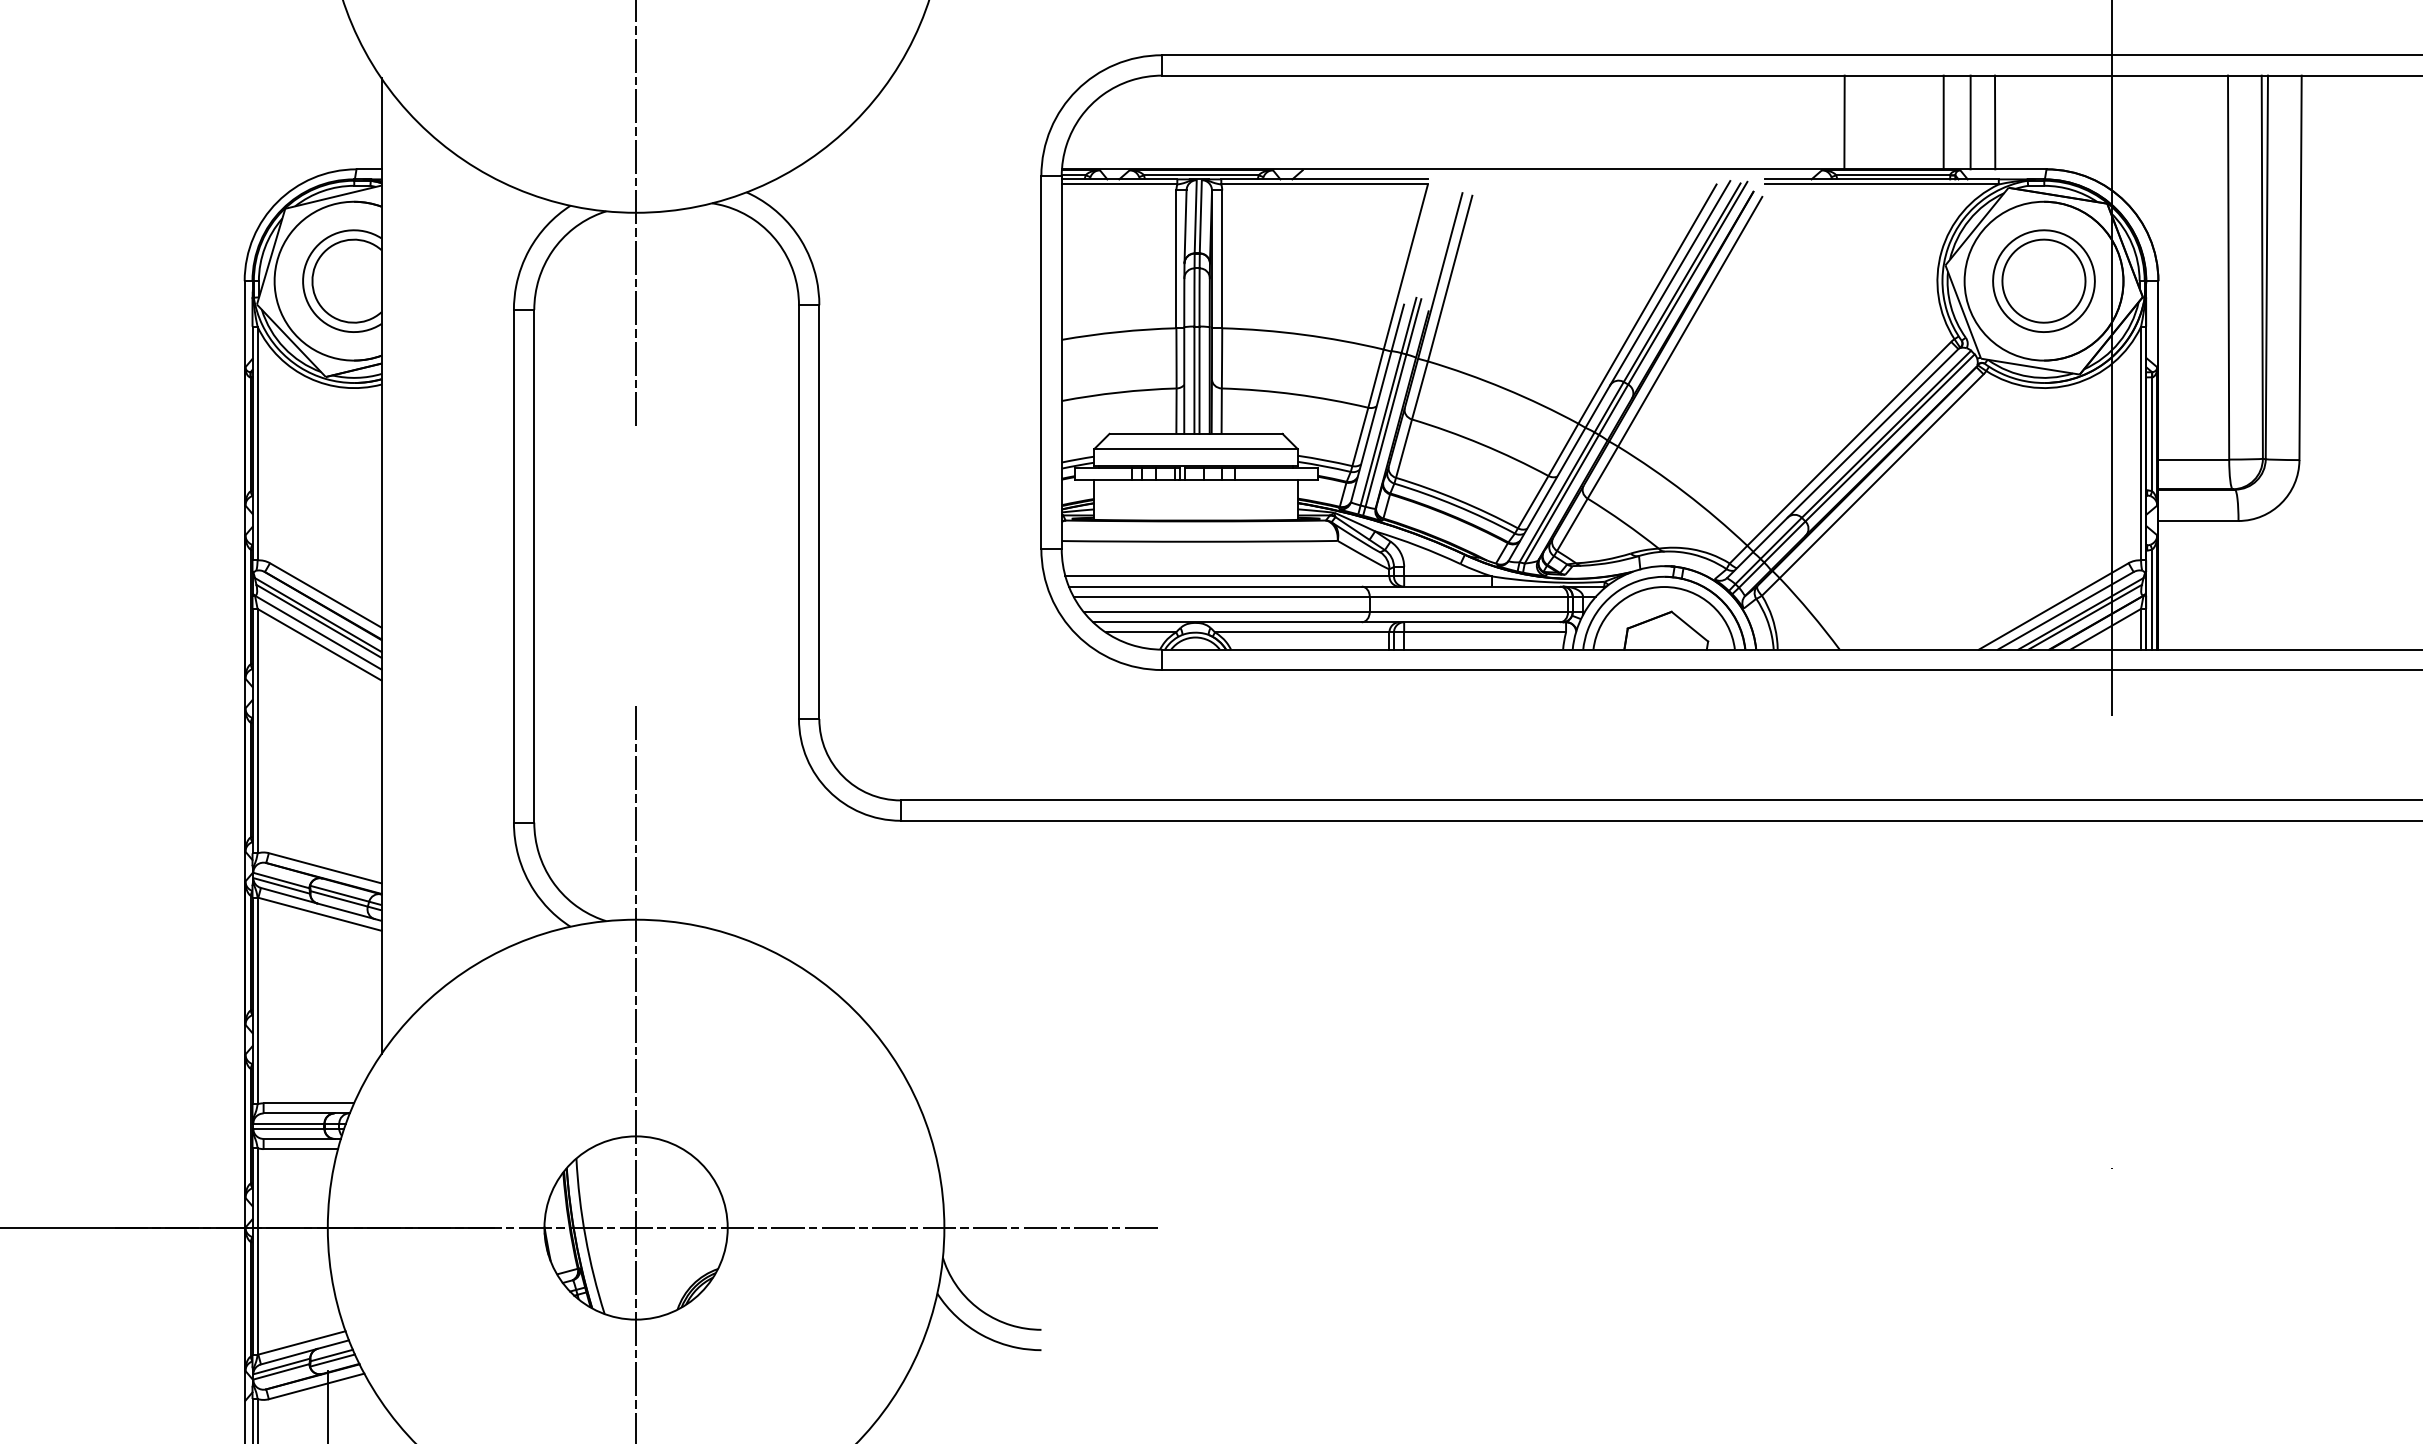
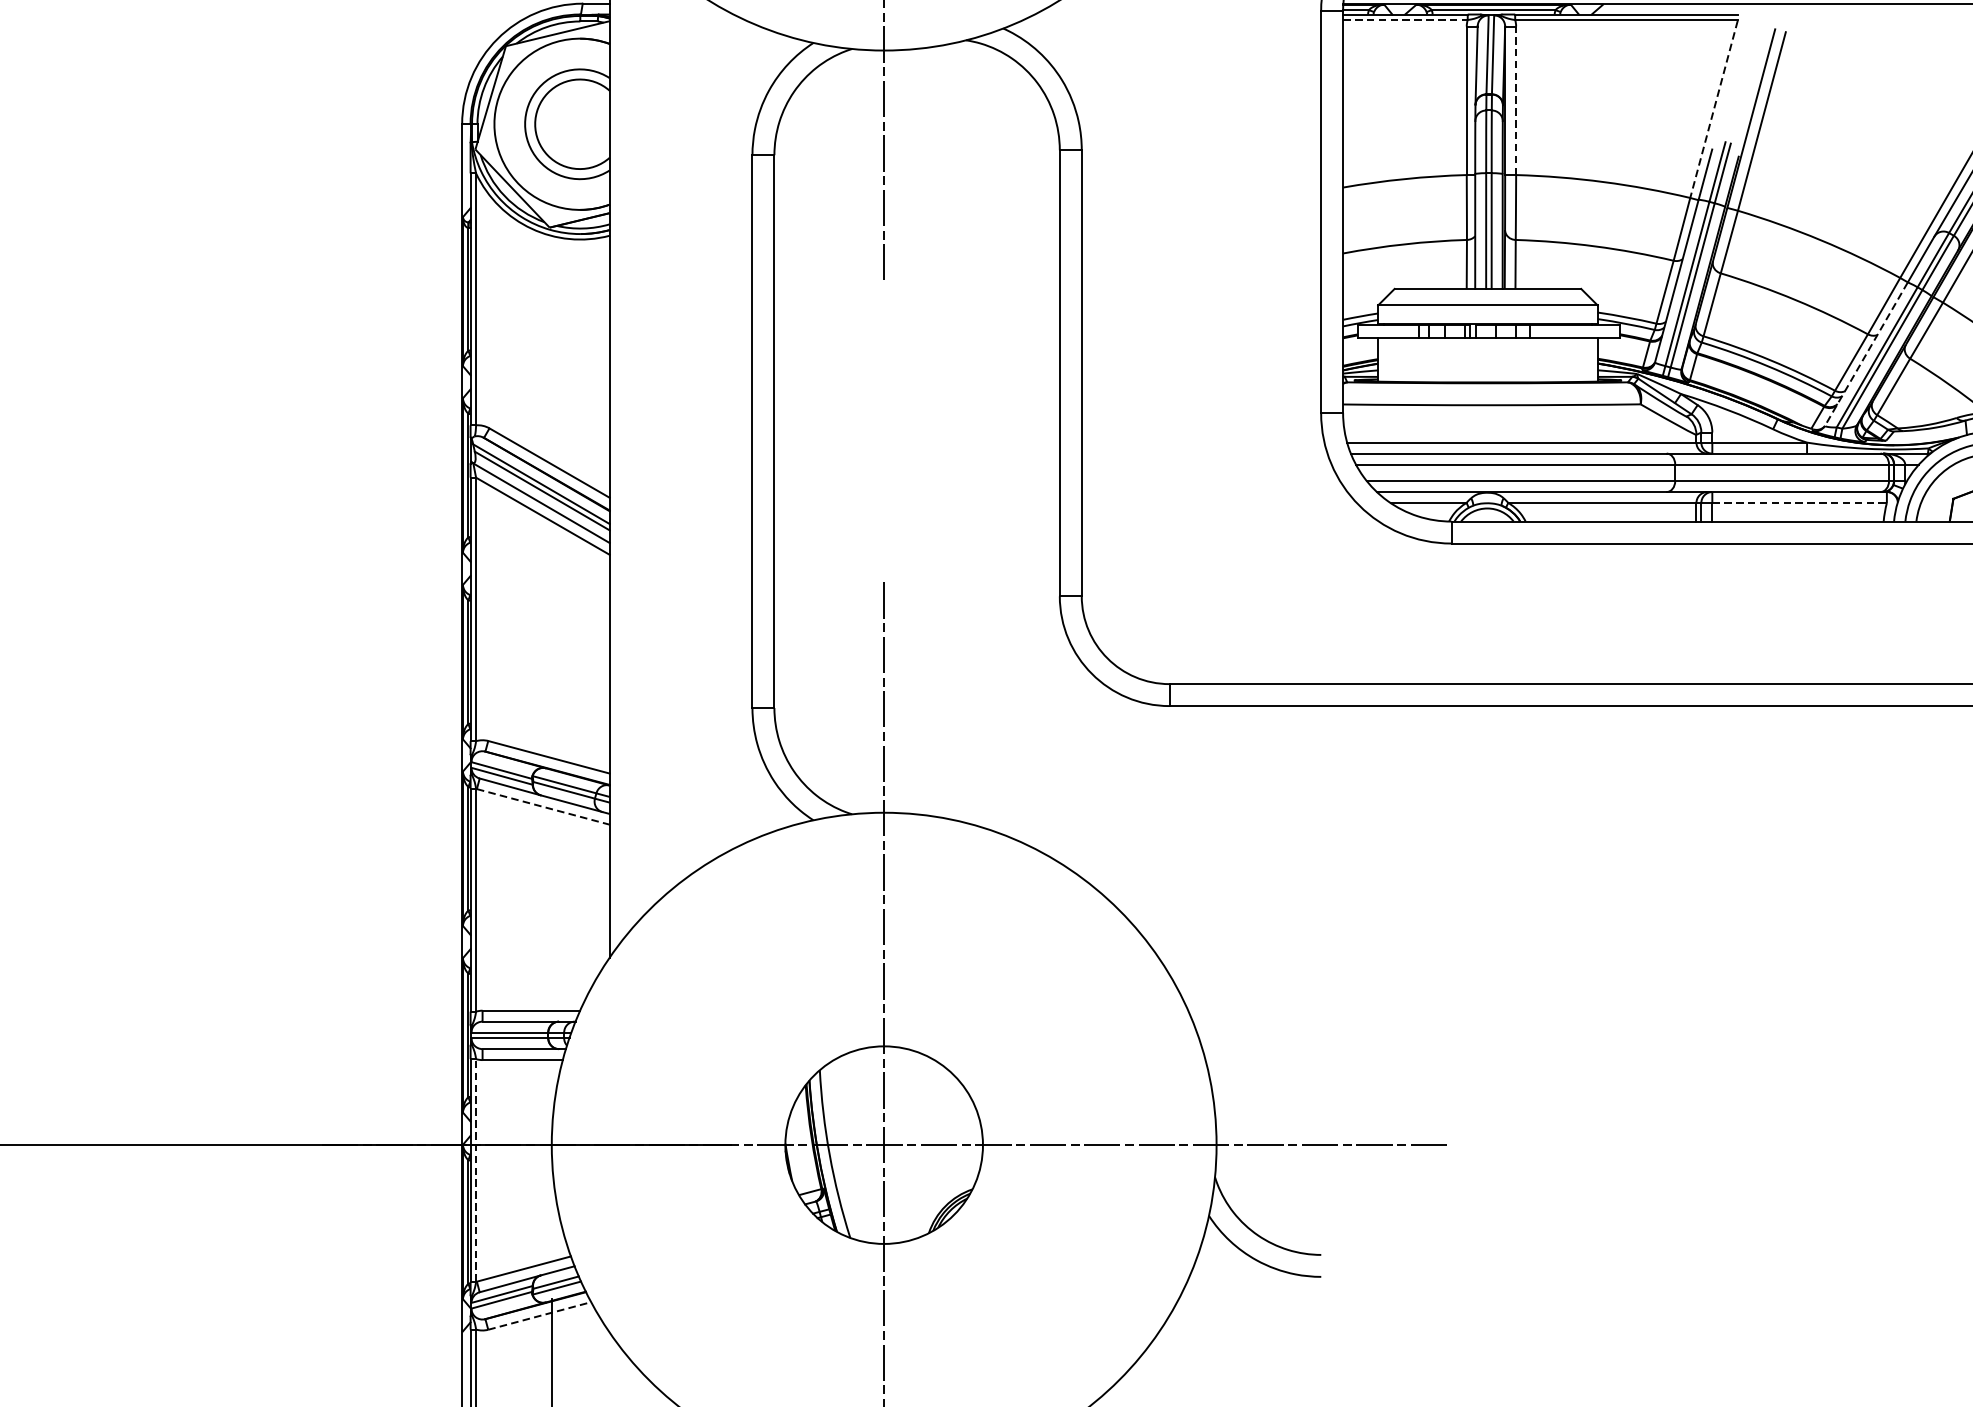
line: (1119, 184) -> (1405, 20), solid -> dashed
line: (1222, 259) -> (1516, 100), solid -> dashed
line: (1405, 267) -> (1713, 109), solid -> dashed
line: (1547, 494) -> (1866, 354), solid -> dashed
line: (1485, 632) -> (1800, 503), solid -> dashed
line: (319, 914) -> (542, 807), solid -> dashed
line: (257, 1251) -> (475, 1170), solid -> dashed
line: (317, 1386) -> (540, 1316), solid -> dashed

